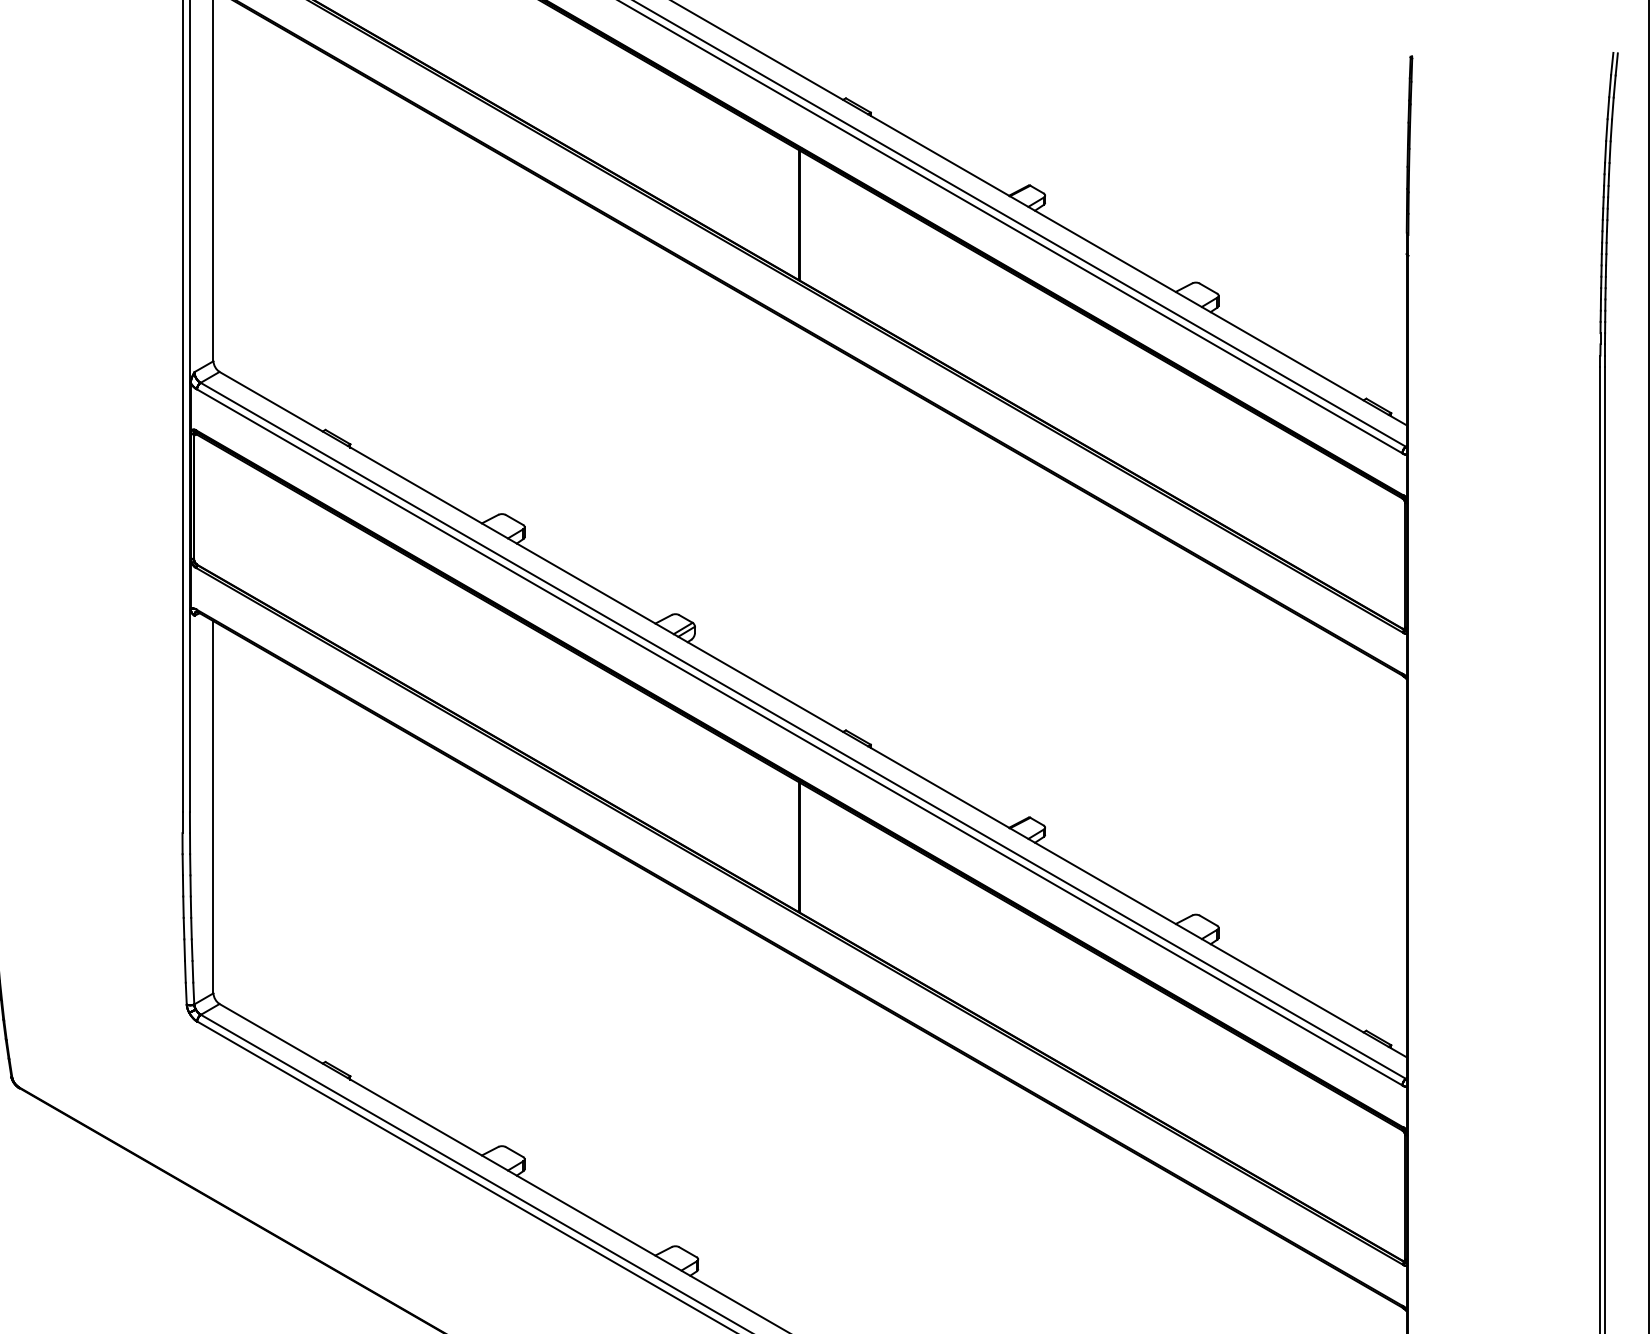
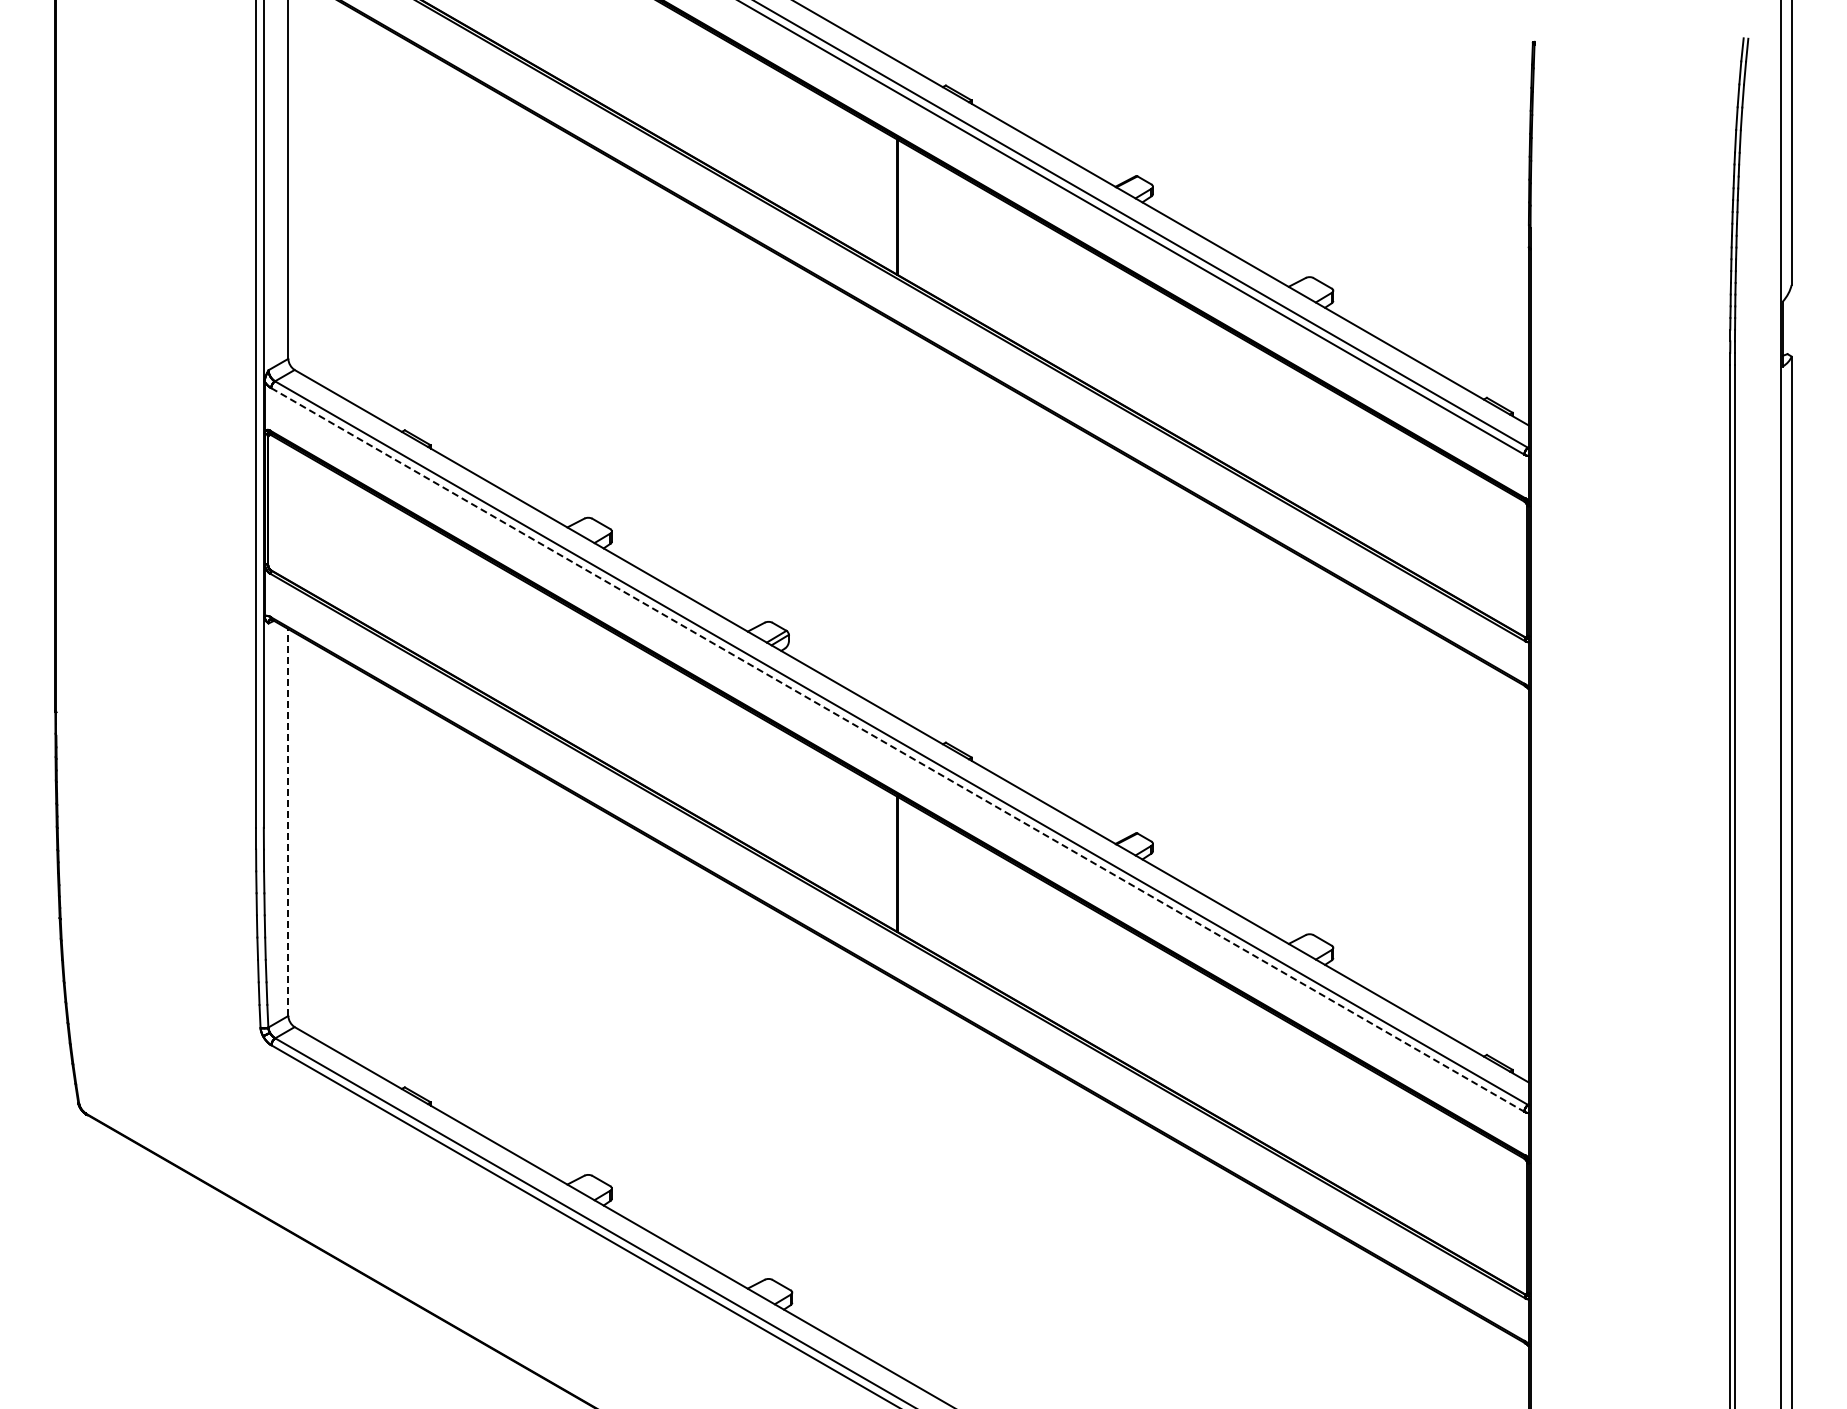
line: (799, 736) -> (897, 749), solid -> dashed
line: (213, 807) -> (288, 822), solid -> dashed

